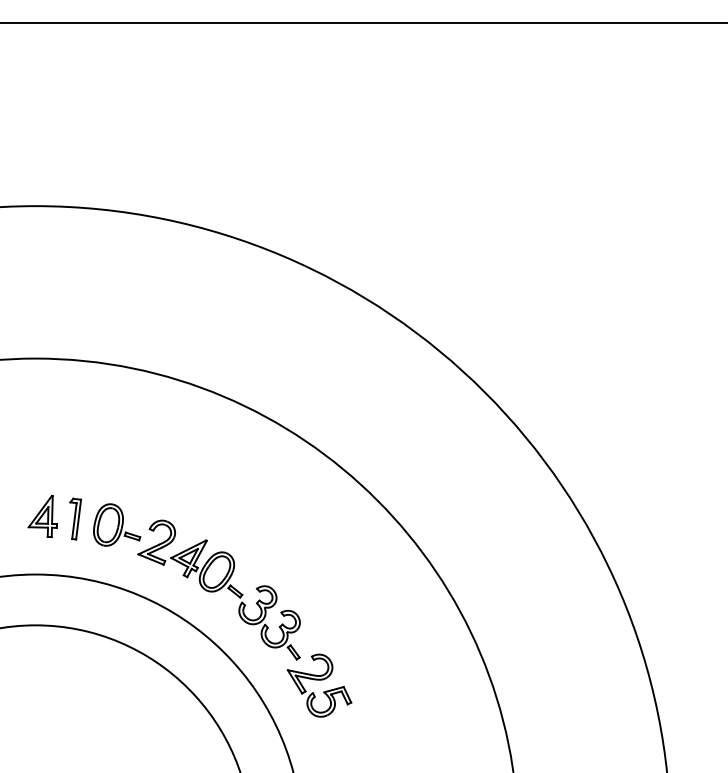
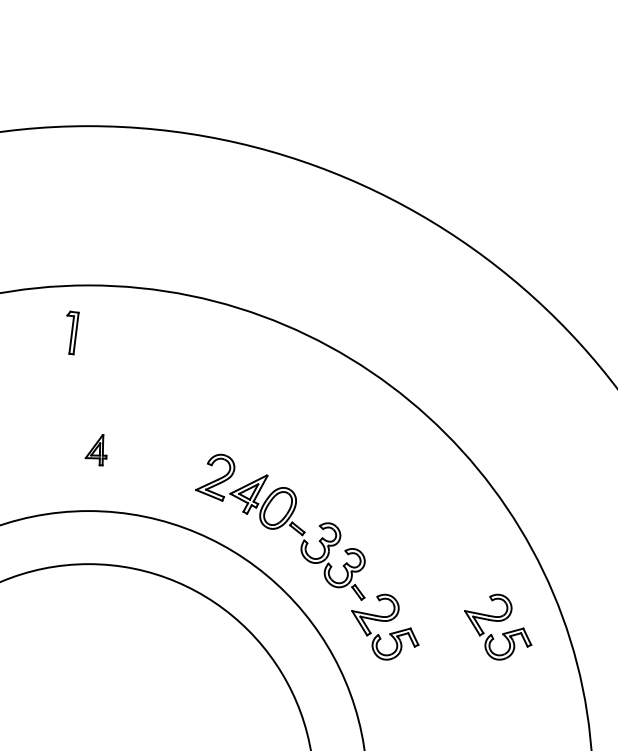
part: (42, 515) -> (95, 449), size x0.7
part: (75, 518) -> (72, 332), moved
part: (117, 524) -> (174, 458), removed
part: (427, 685) -> (498, 626), added

